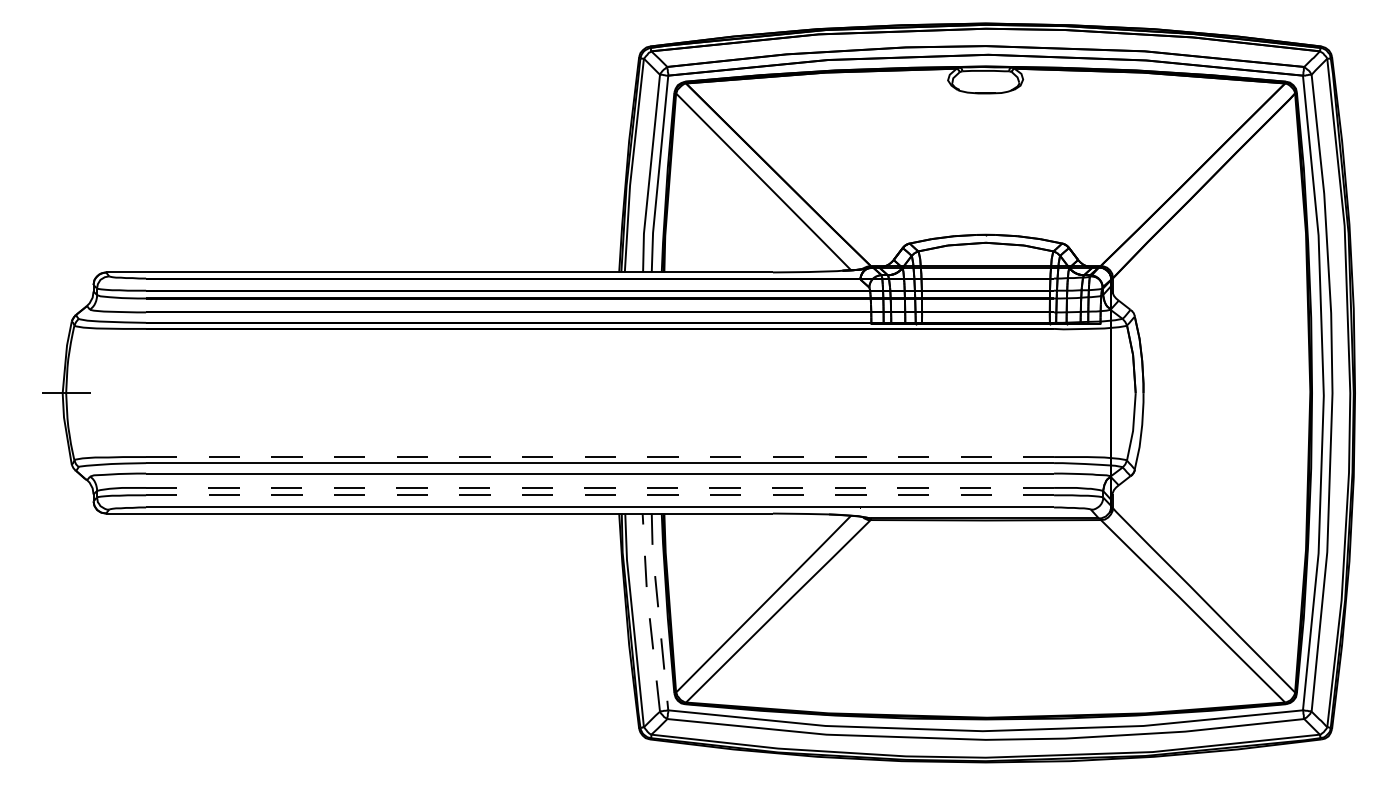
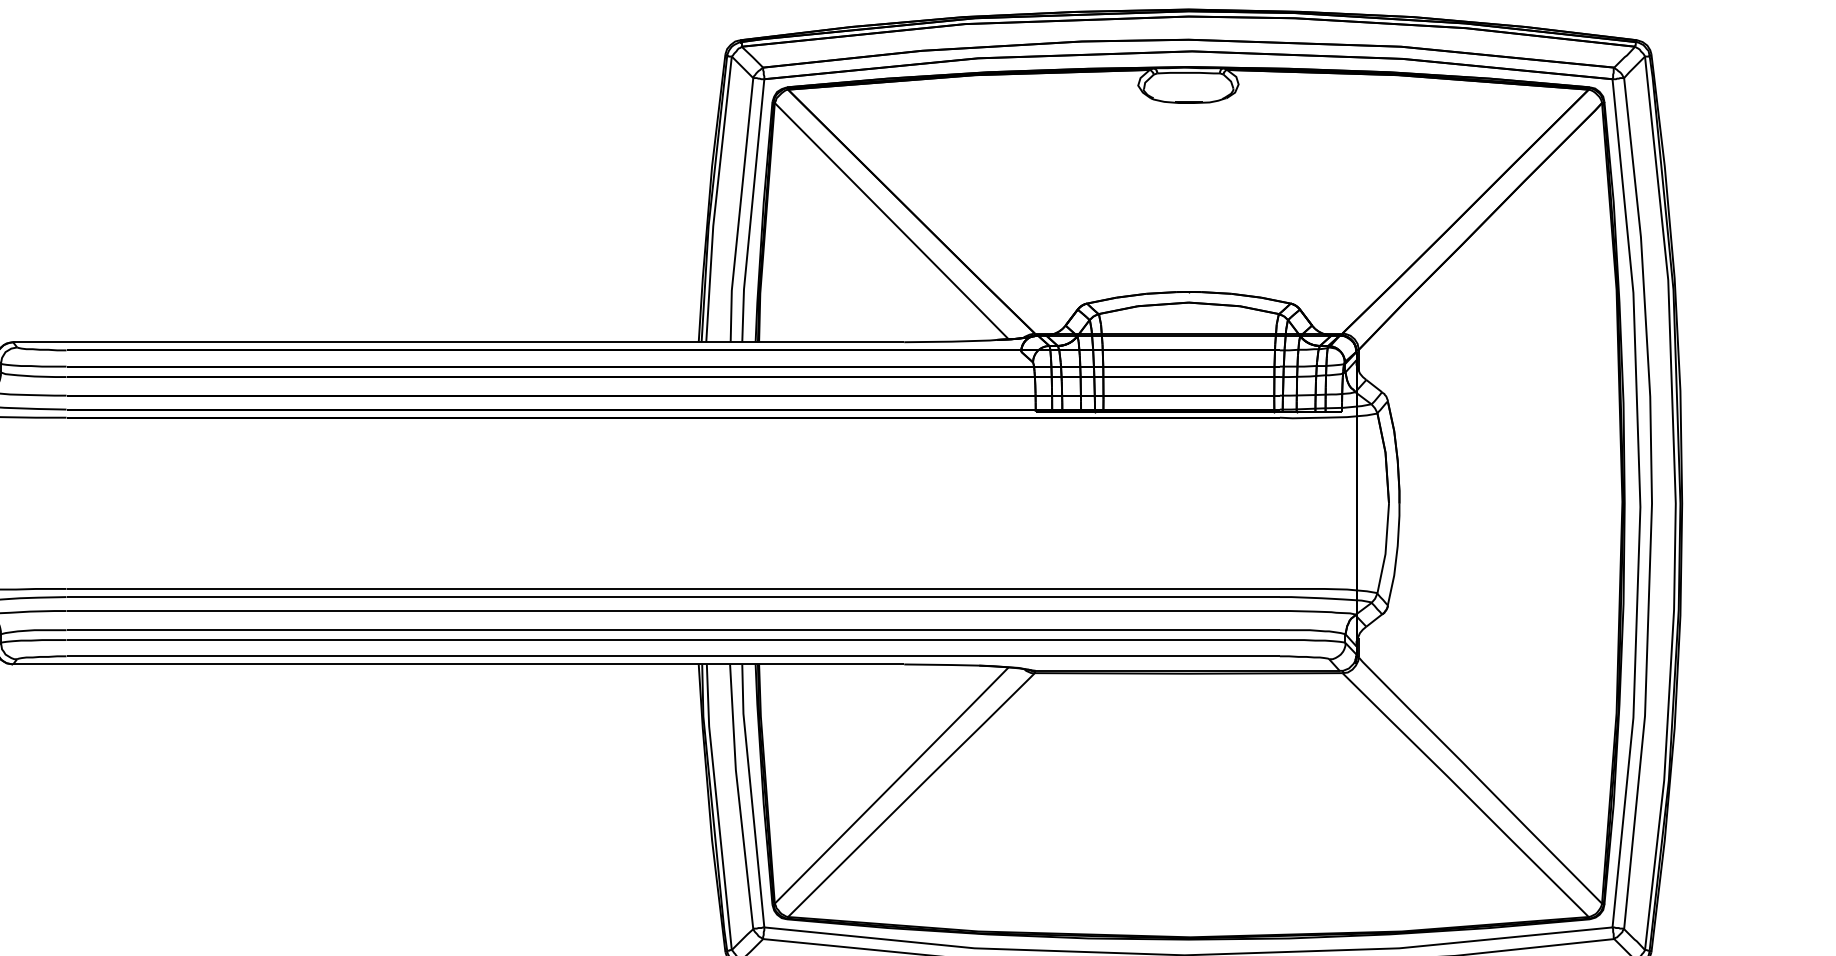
line: (600, 457) -> (673, 589), dashed -> solid
line: (600, 487) -> (673, 629), dashed -> solid
line: (600, 495) -> (673, 640), dashed -> solid
line: (649, 611) -> (739, 795), dashed -> solid
line: (658, 612) -> (751, 796), dashed -> solid

